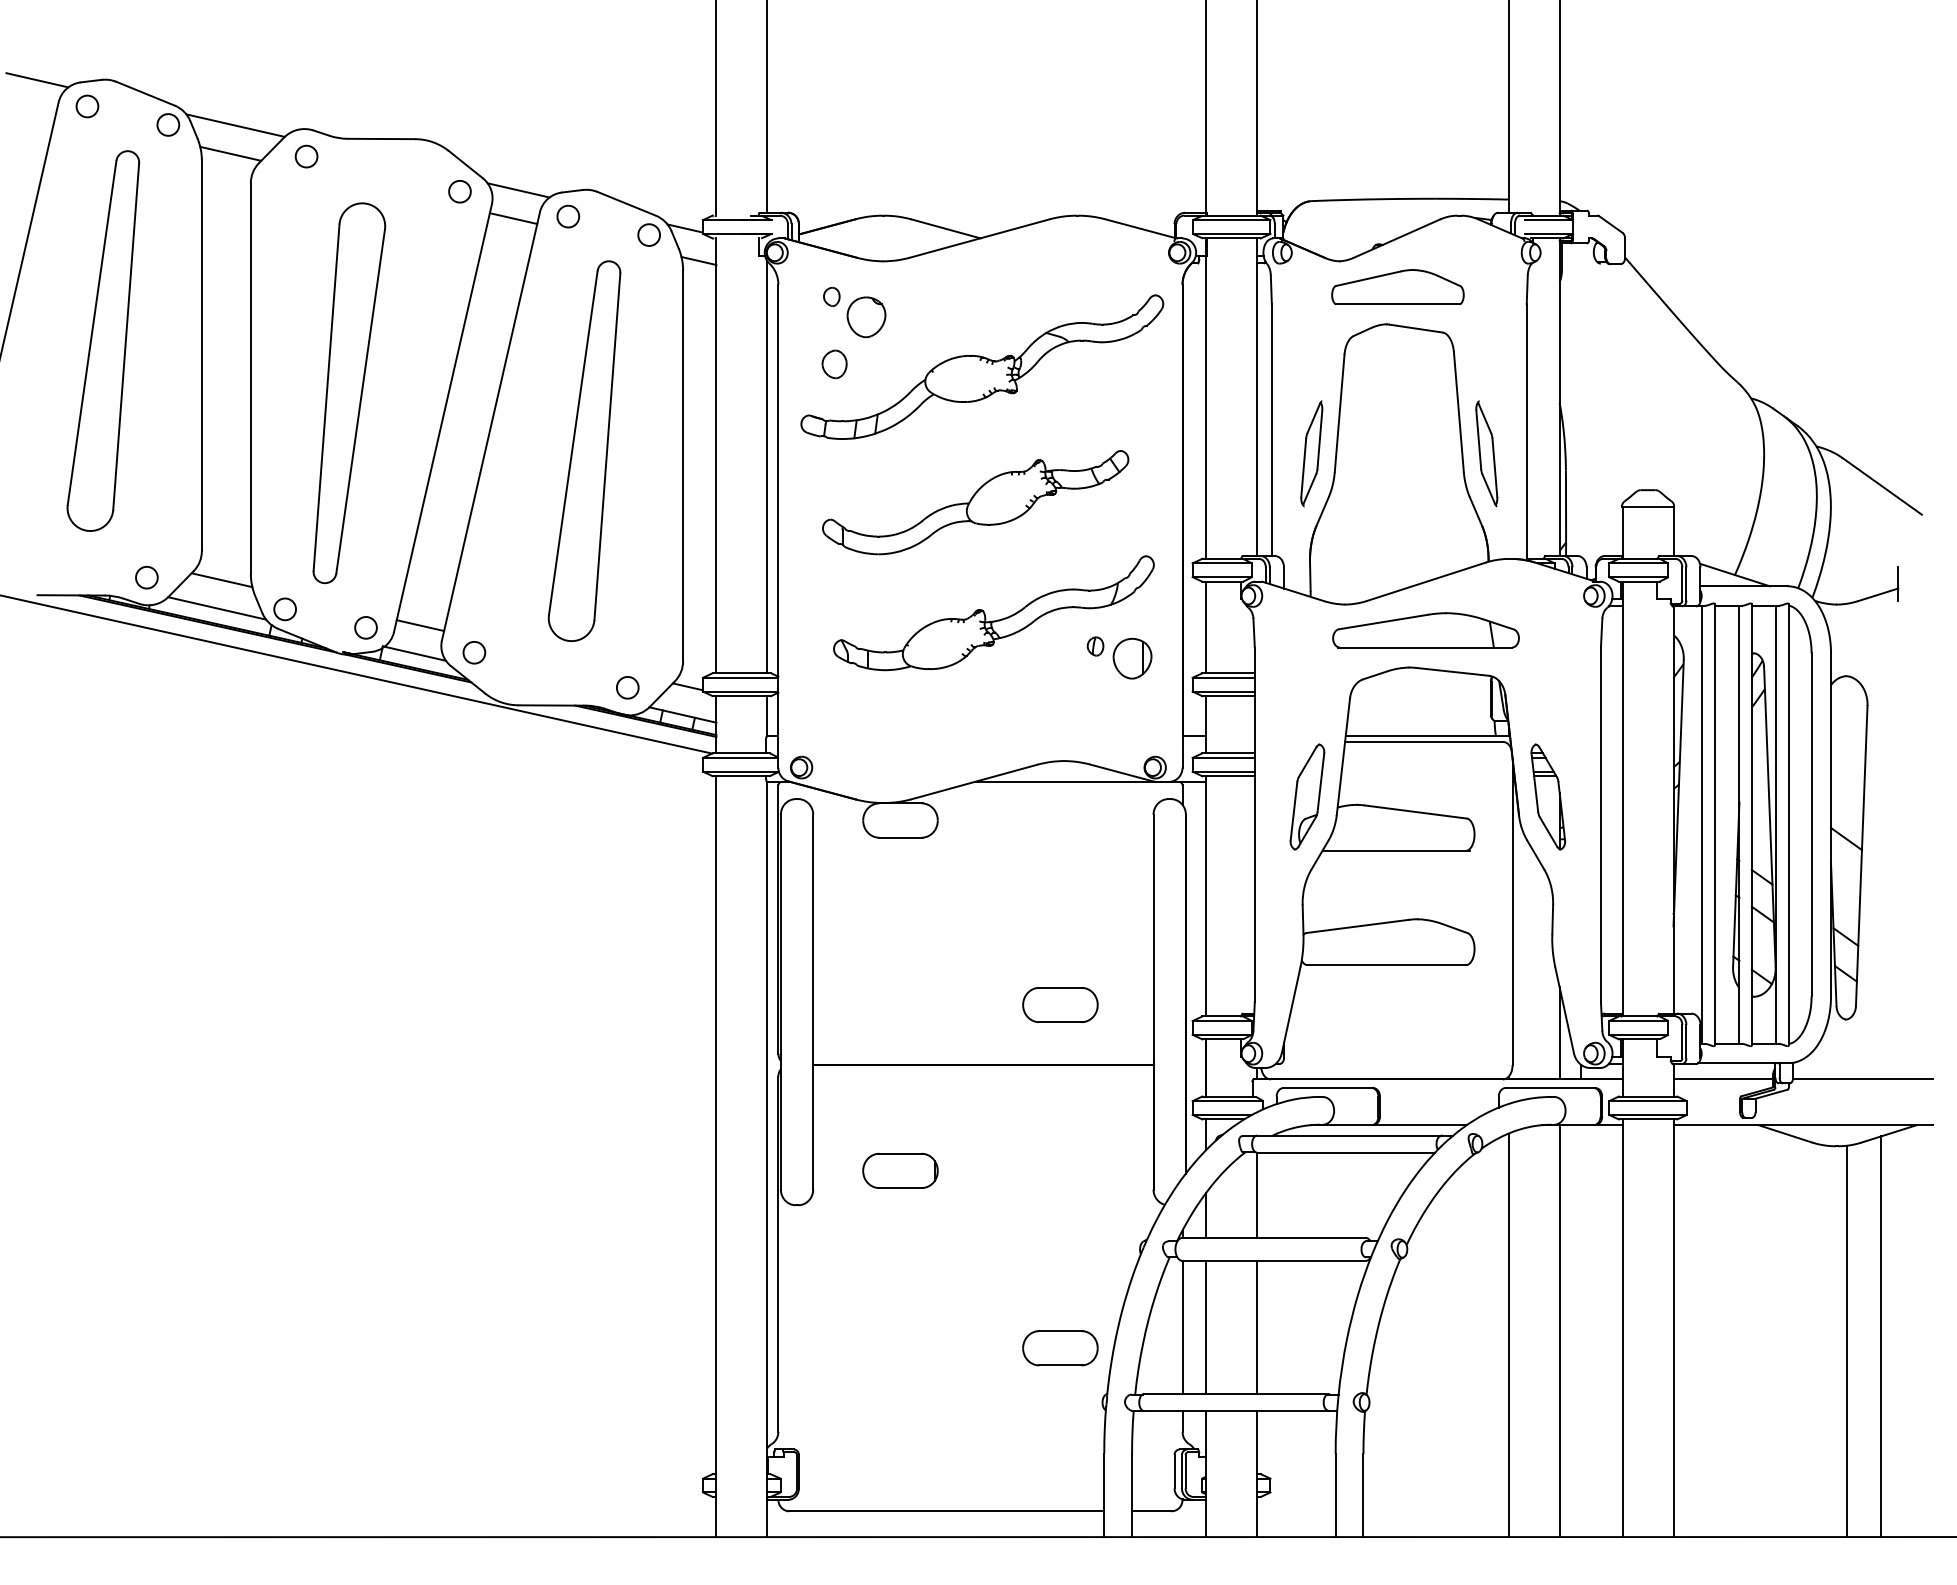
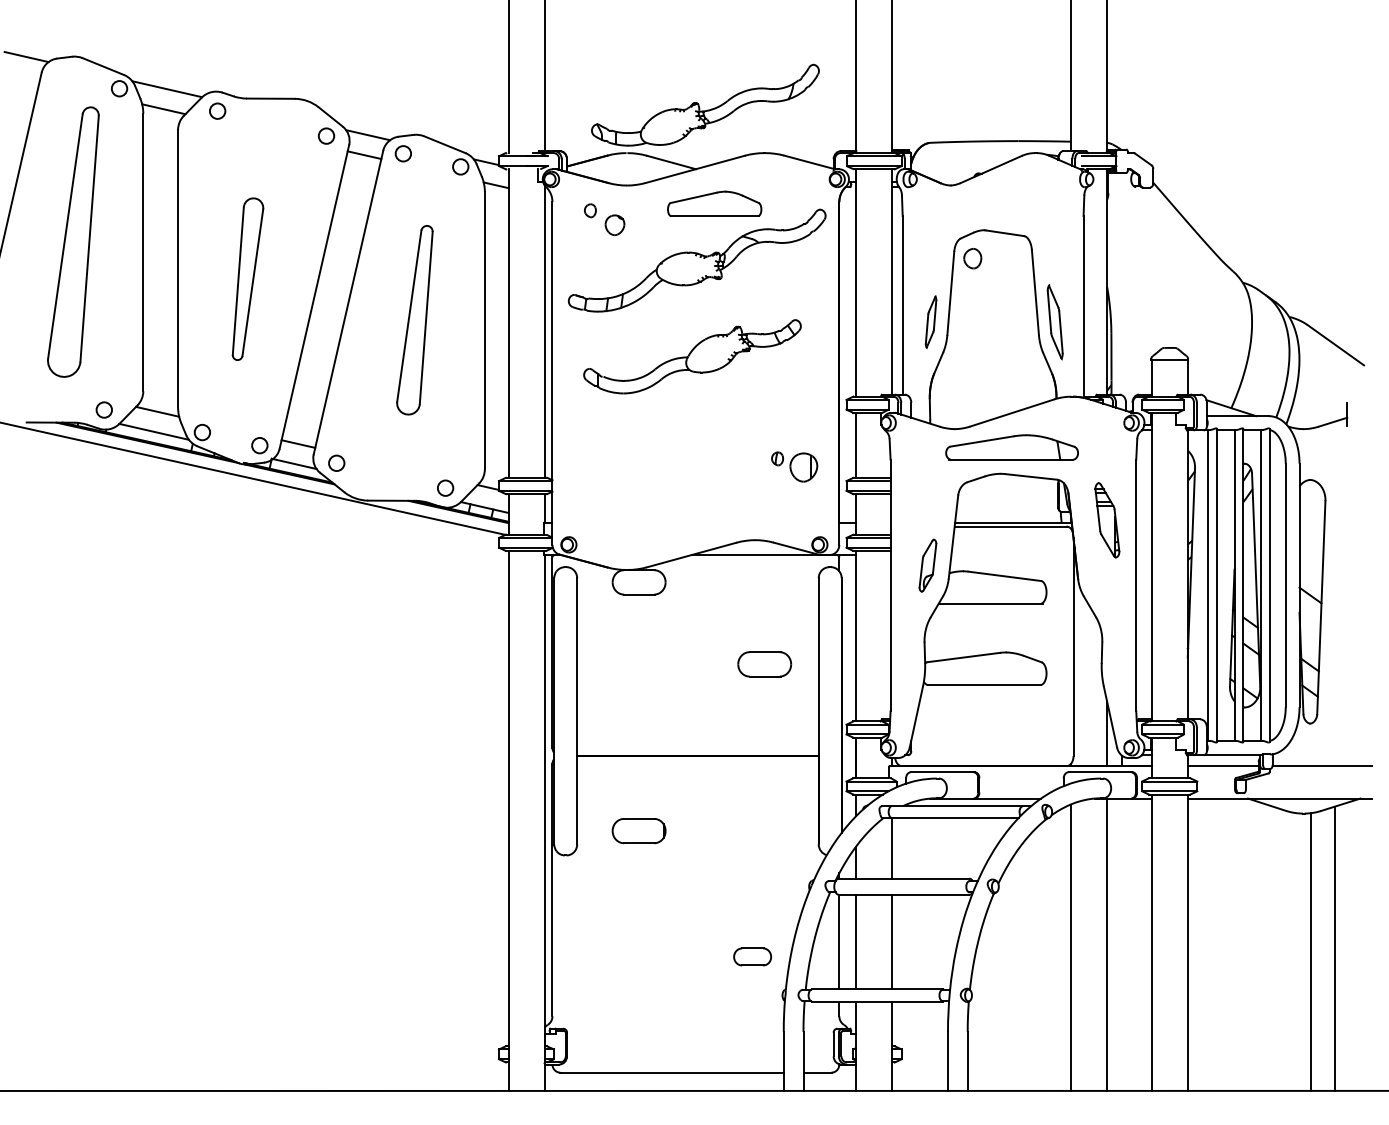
circle: (87, 106) -> (62, 75), removed
part: (1397, 287) -> (714, 204), moved
part: (866, 317) -> (615, 225), size x0.7
part: (834, 364) -> (972, 258), moved
part: (349, 393) -> (248, 279), size x0.6
part: (584, 450) -> (414, 319), size x0.7
part: (1311, 453) -> (930, 321), size x0.7
part: (993, 620) -> (705, 110), moved
part: (1307, 796) -> (927, 565), size x0.7
part: (1548, 796) -> (1107, 519), moved
part: (1060, 1005) -> (764, 664), moved
part: (1060, 1348) -> (752, 957), size x0.7

